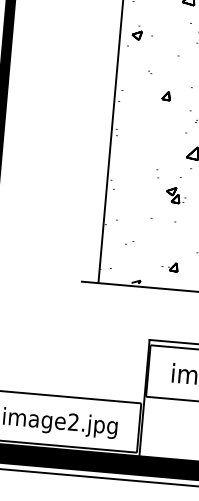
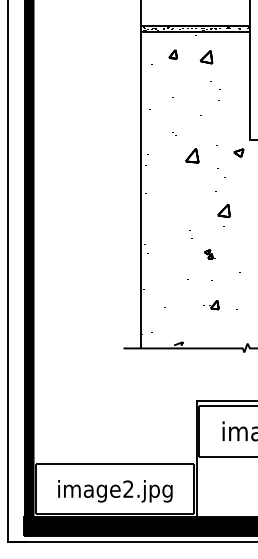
part: (136, 32) -> (157, 95), removed
part: (166, 96) -> (192, 156), size x1.6
part: (174, 195) -> (209, 254), size x0.6
part: (170, 267) -> (211, 305), moved

